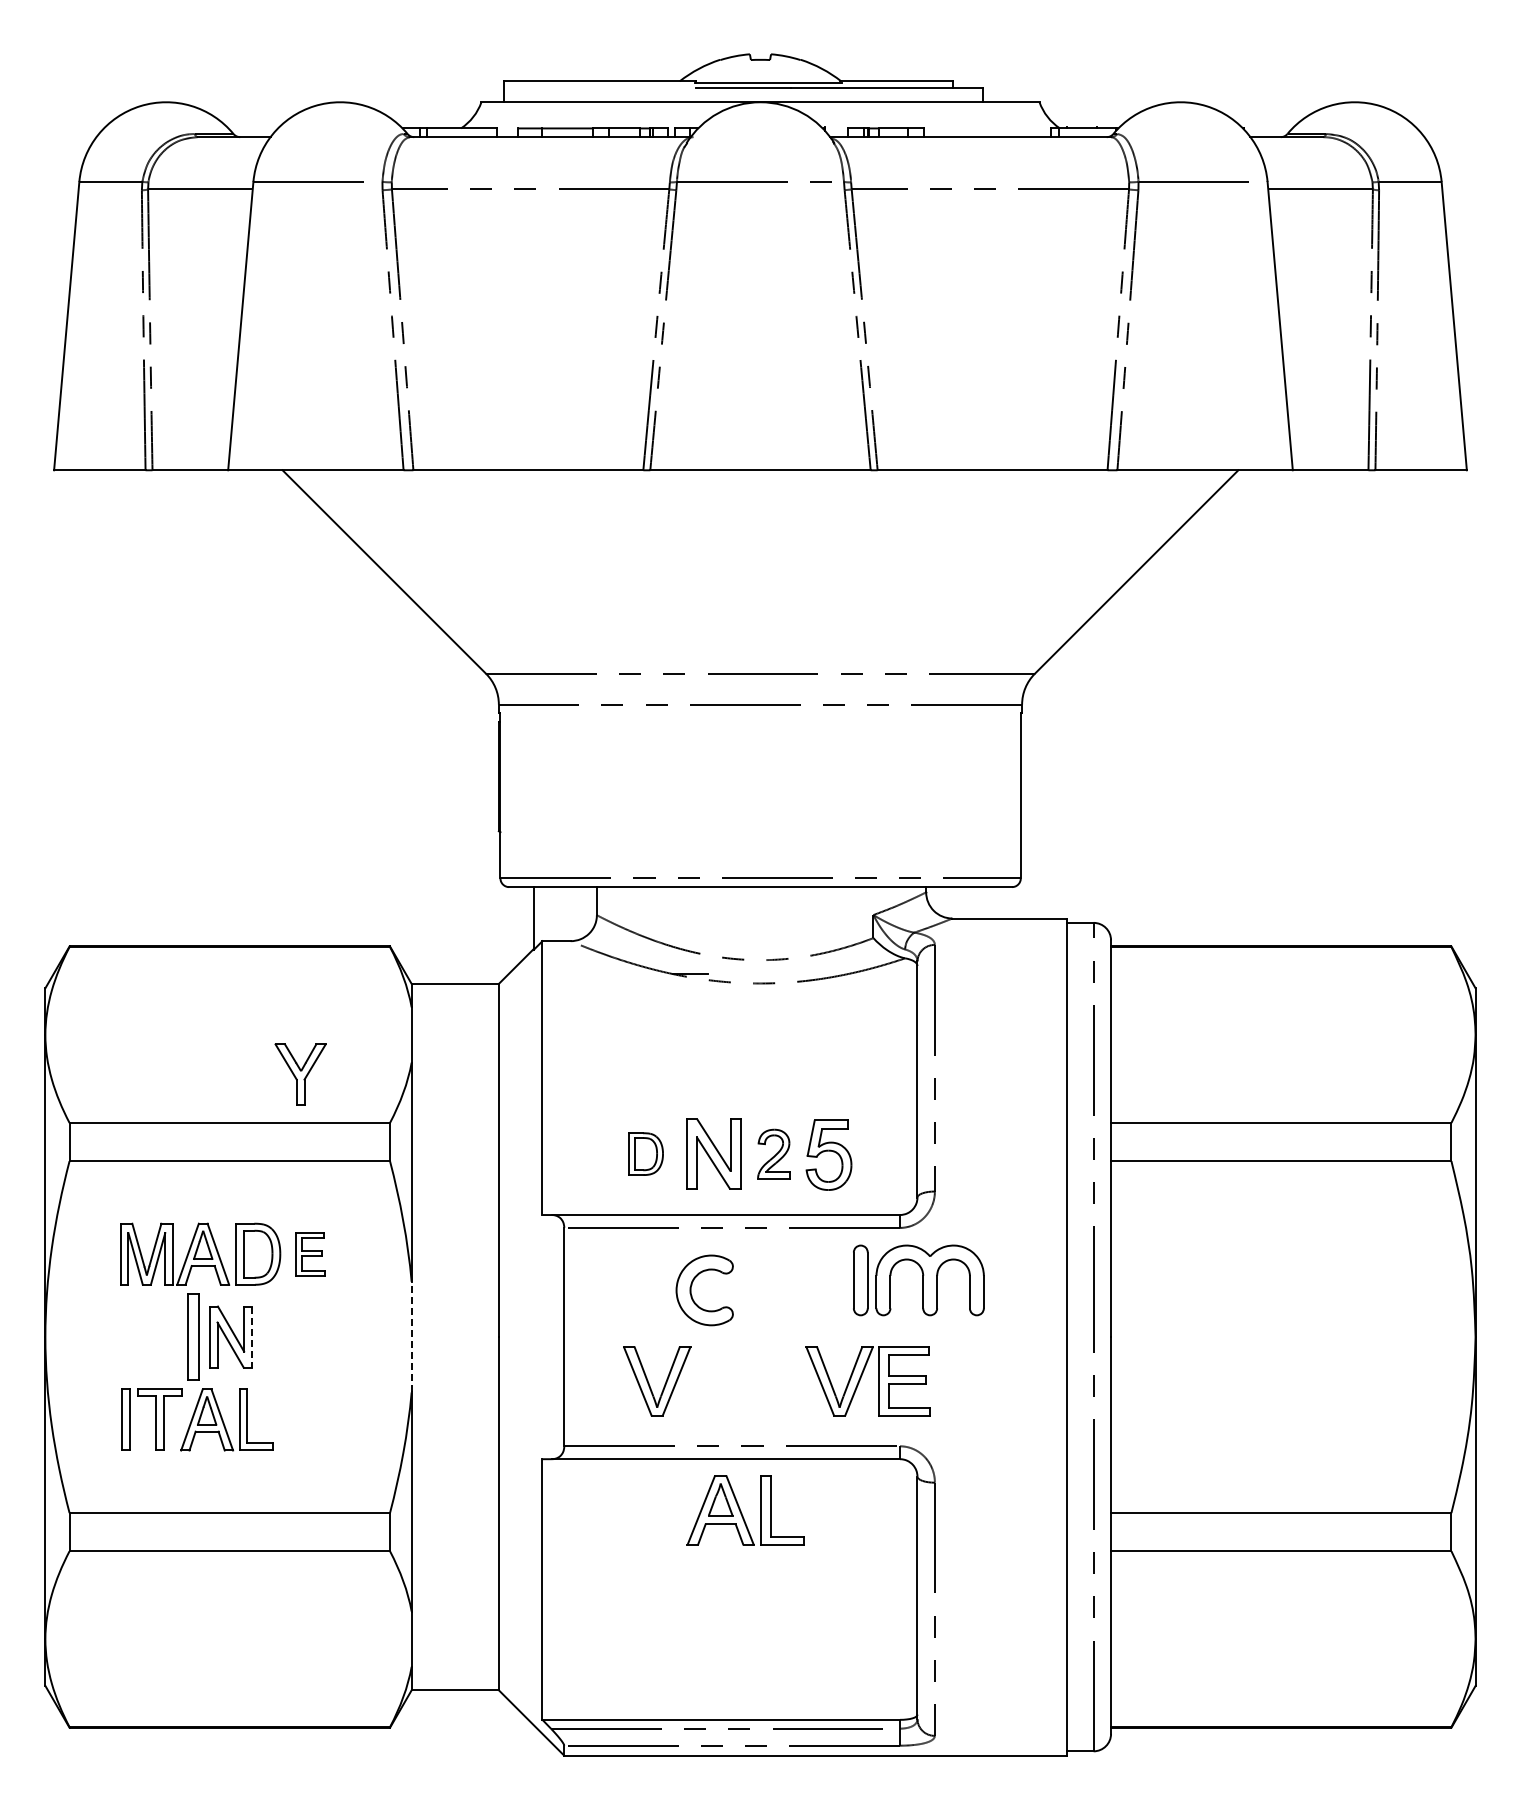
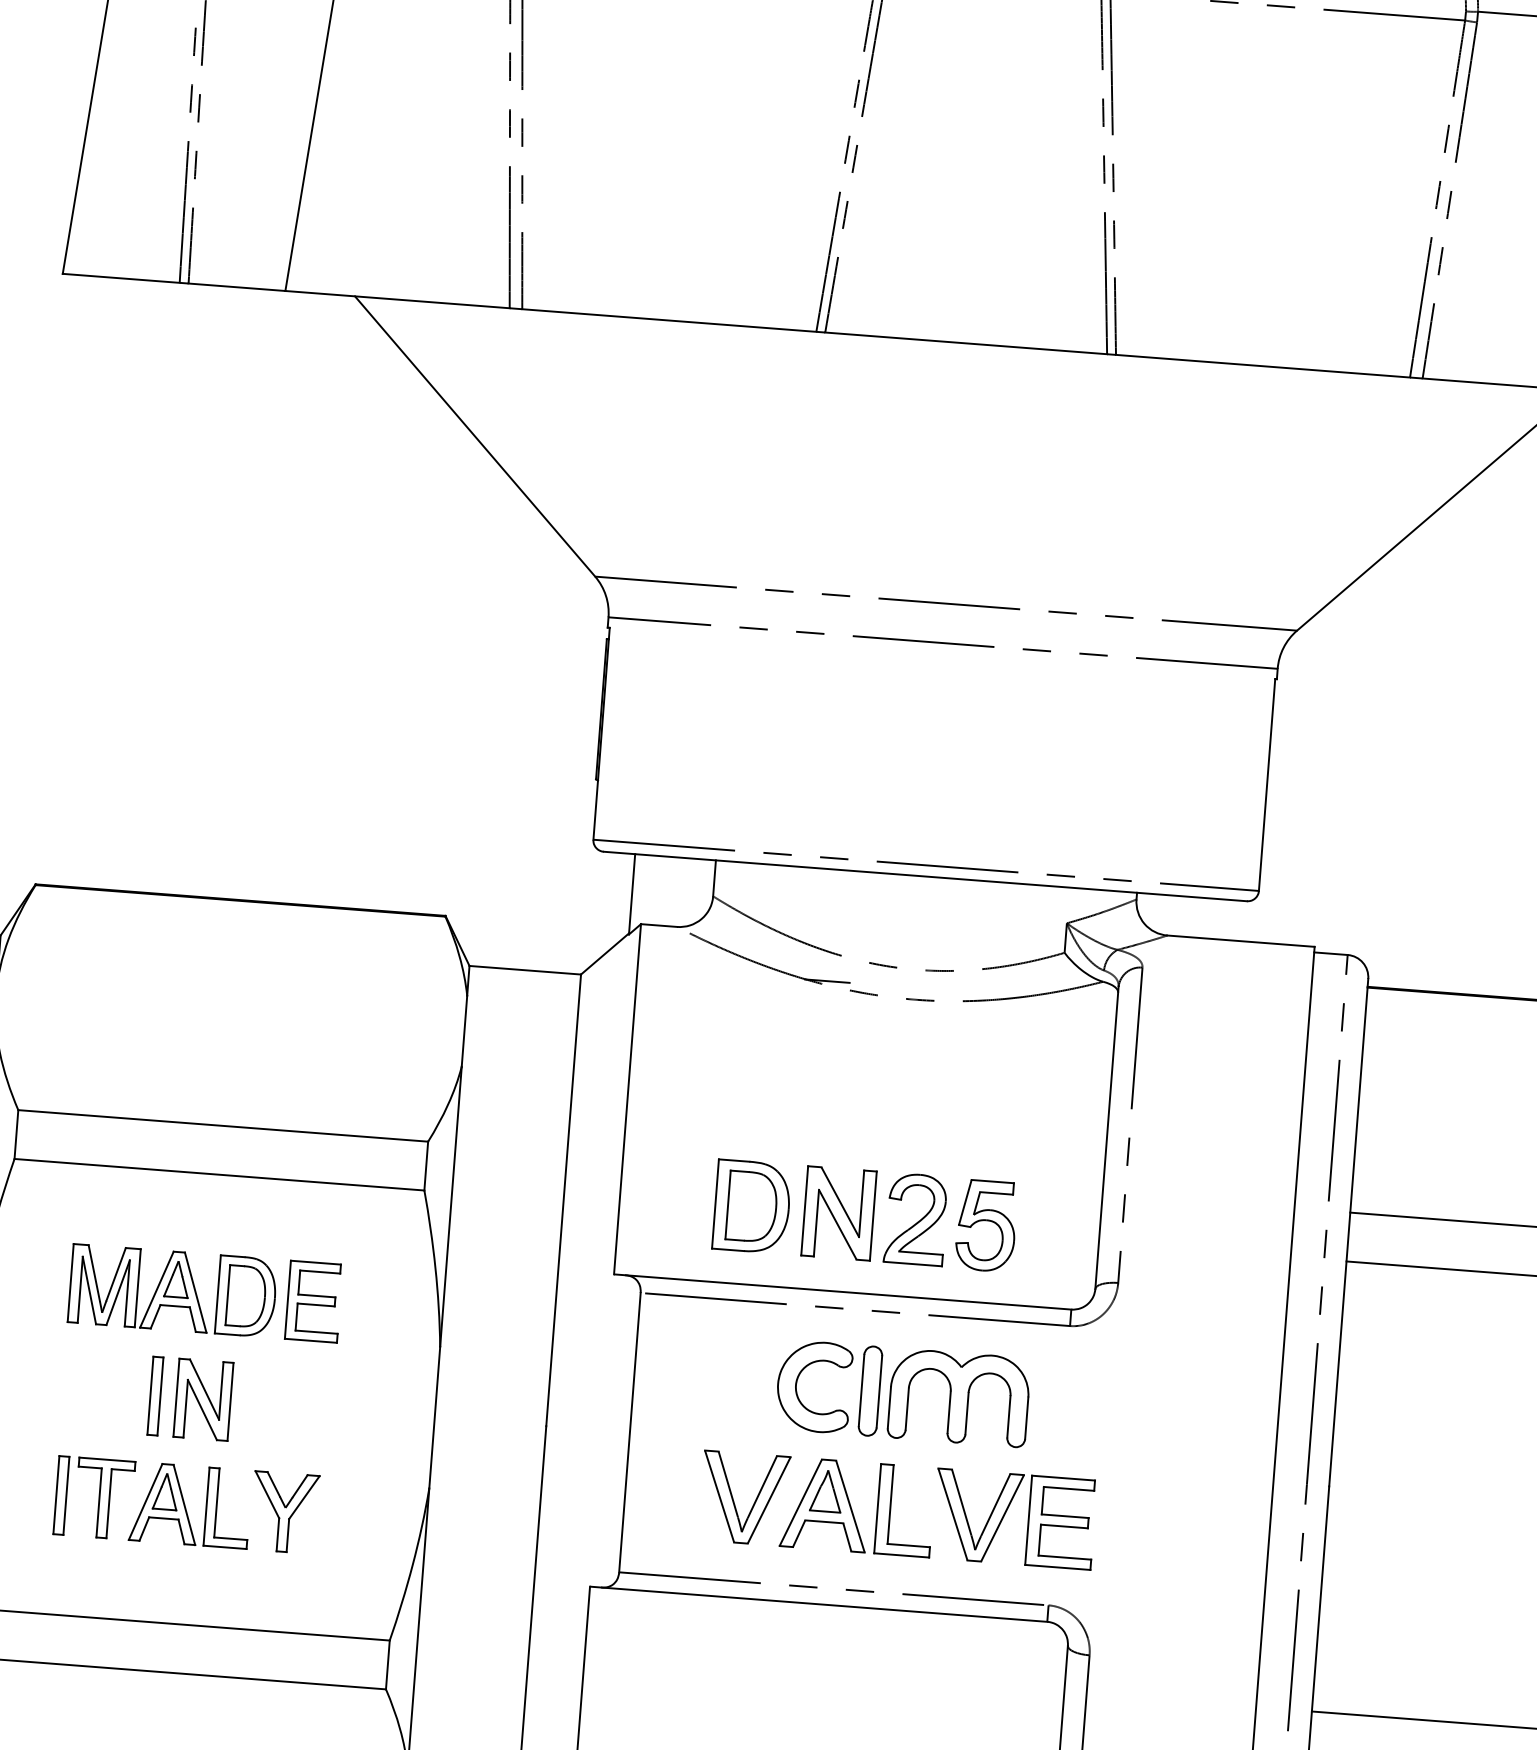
part: (300, 1074) -> (284, 1512), moved
part: (645, 1153) -> (751, 1205), size x1.67
part: (773, 1153) -> (915, 1218), size x1.43
part: (310, 1254) -> (313, 1302), size x1.43
part: (918, 1280) -> (944, 1396), moved
line: (411, 1336) -> (434, 1416), dashed -> solid
part: (192, 1337) -> (154, 1396), size x0.71
line: (251, 1337) -> (229, 1402), dashed -> solid
part: (745, 1510) -> (857, 1507), moved

